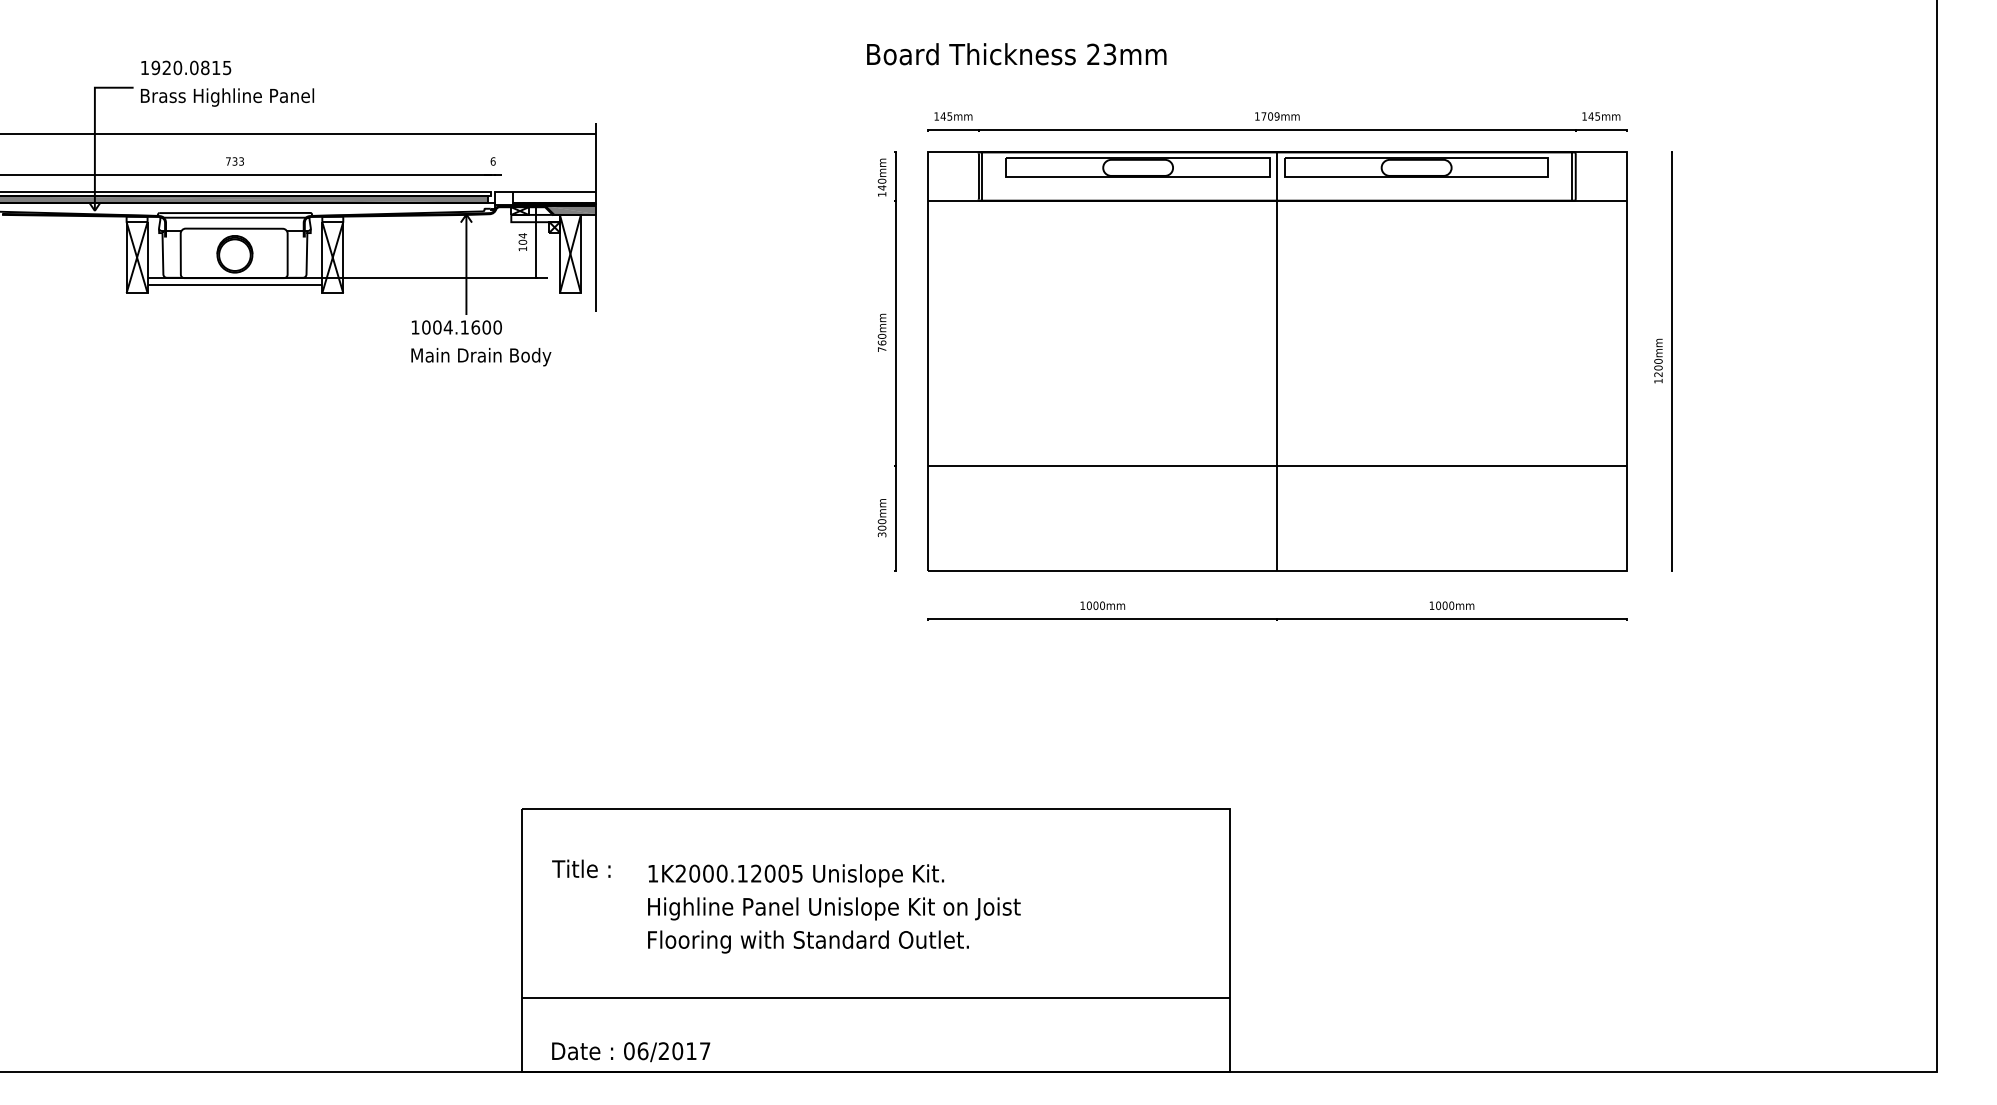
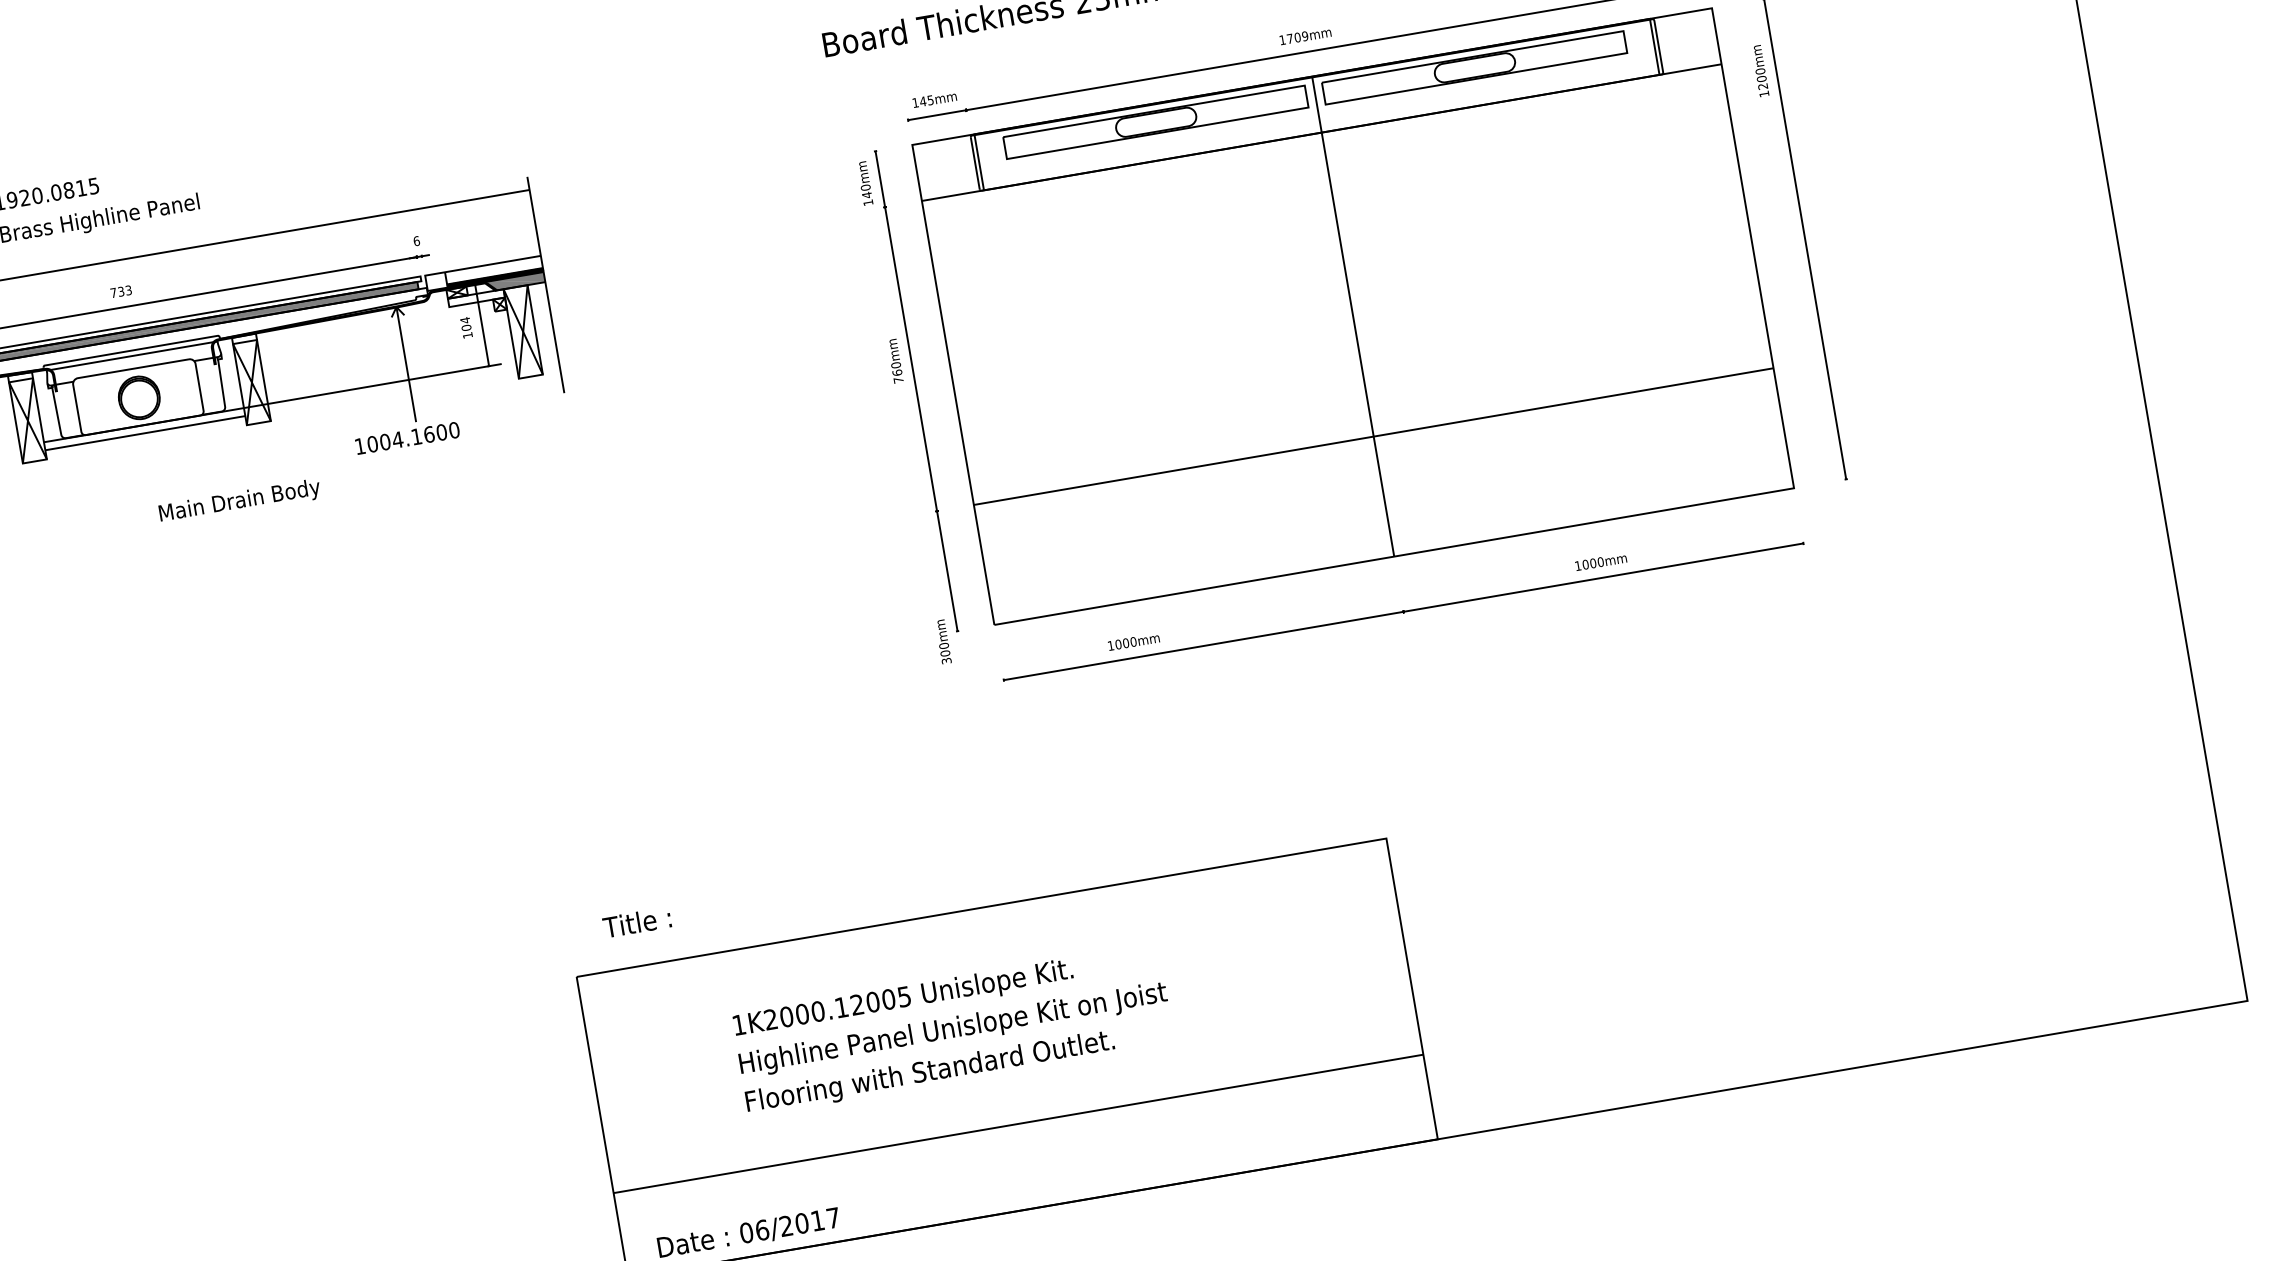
text: (481, 357) -> (240, 502), moved
text: (1658, 360) -> (1760, 70), moved
text: (881, 518) -> (942, 642), moved
text: (1102, 605) -> (1133, 641), moved
text: (581, 868) -> (637, 922), moved

